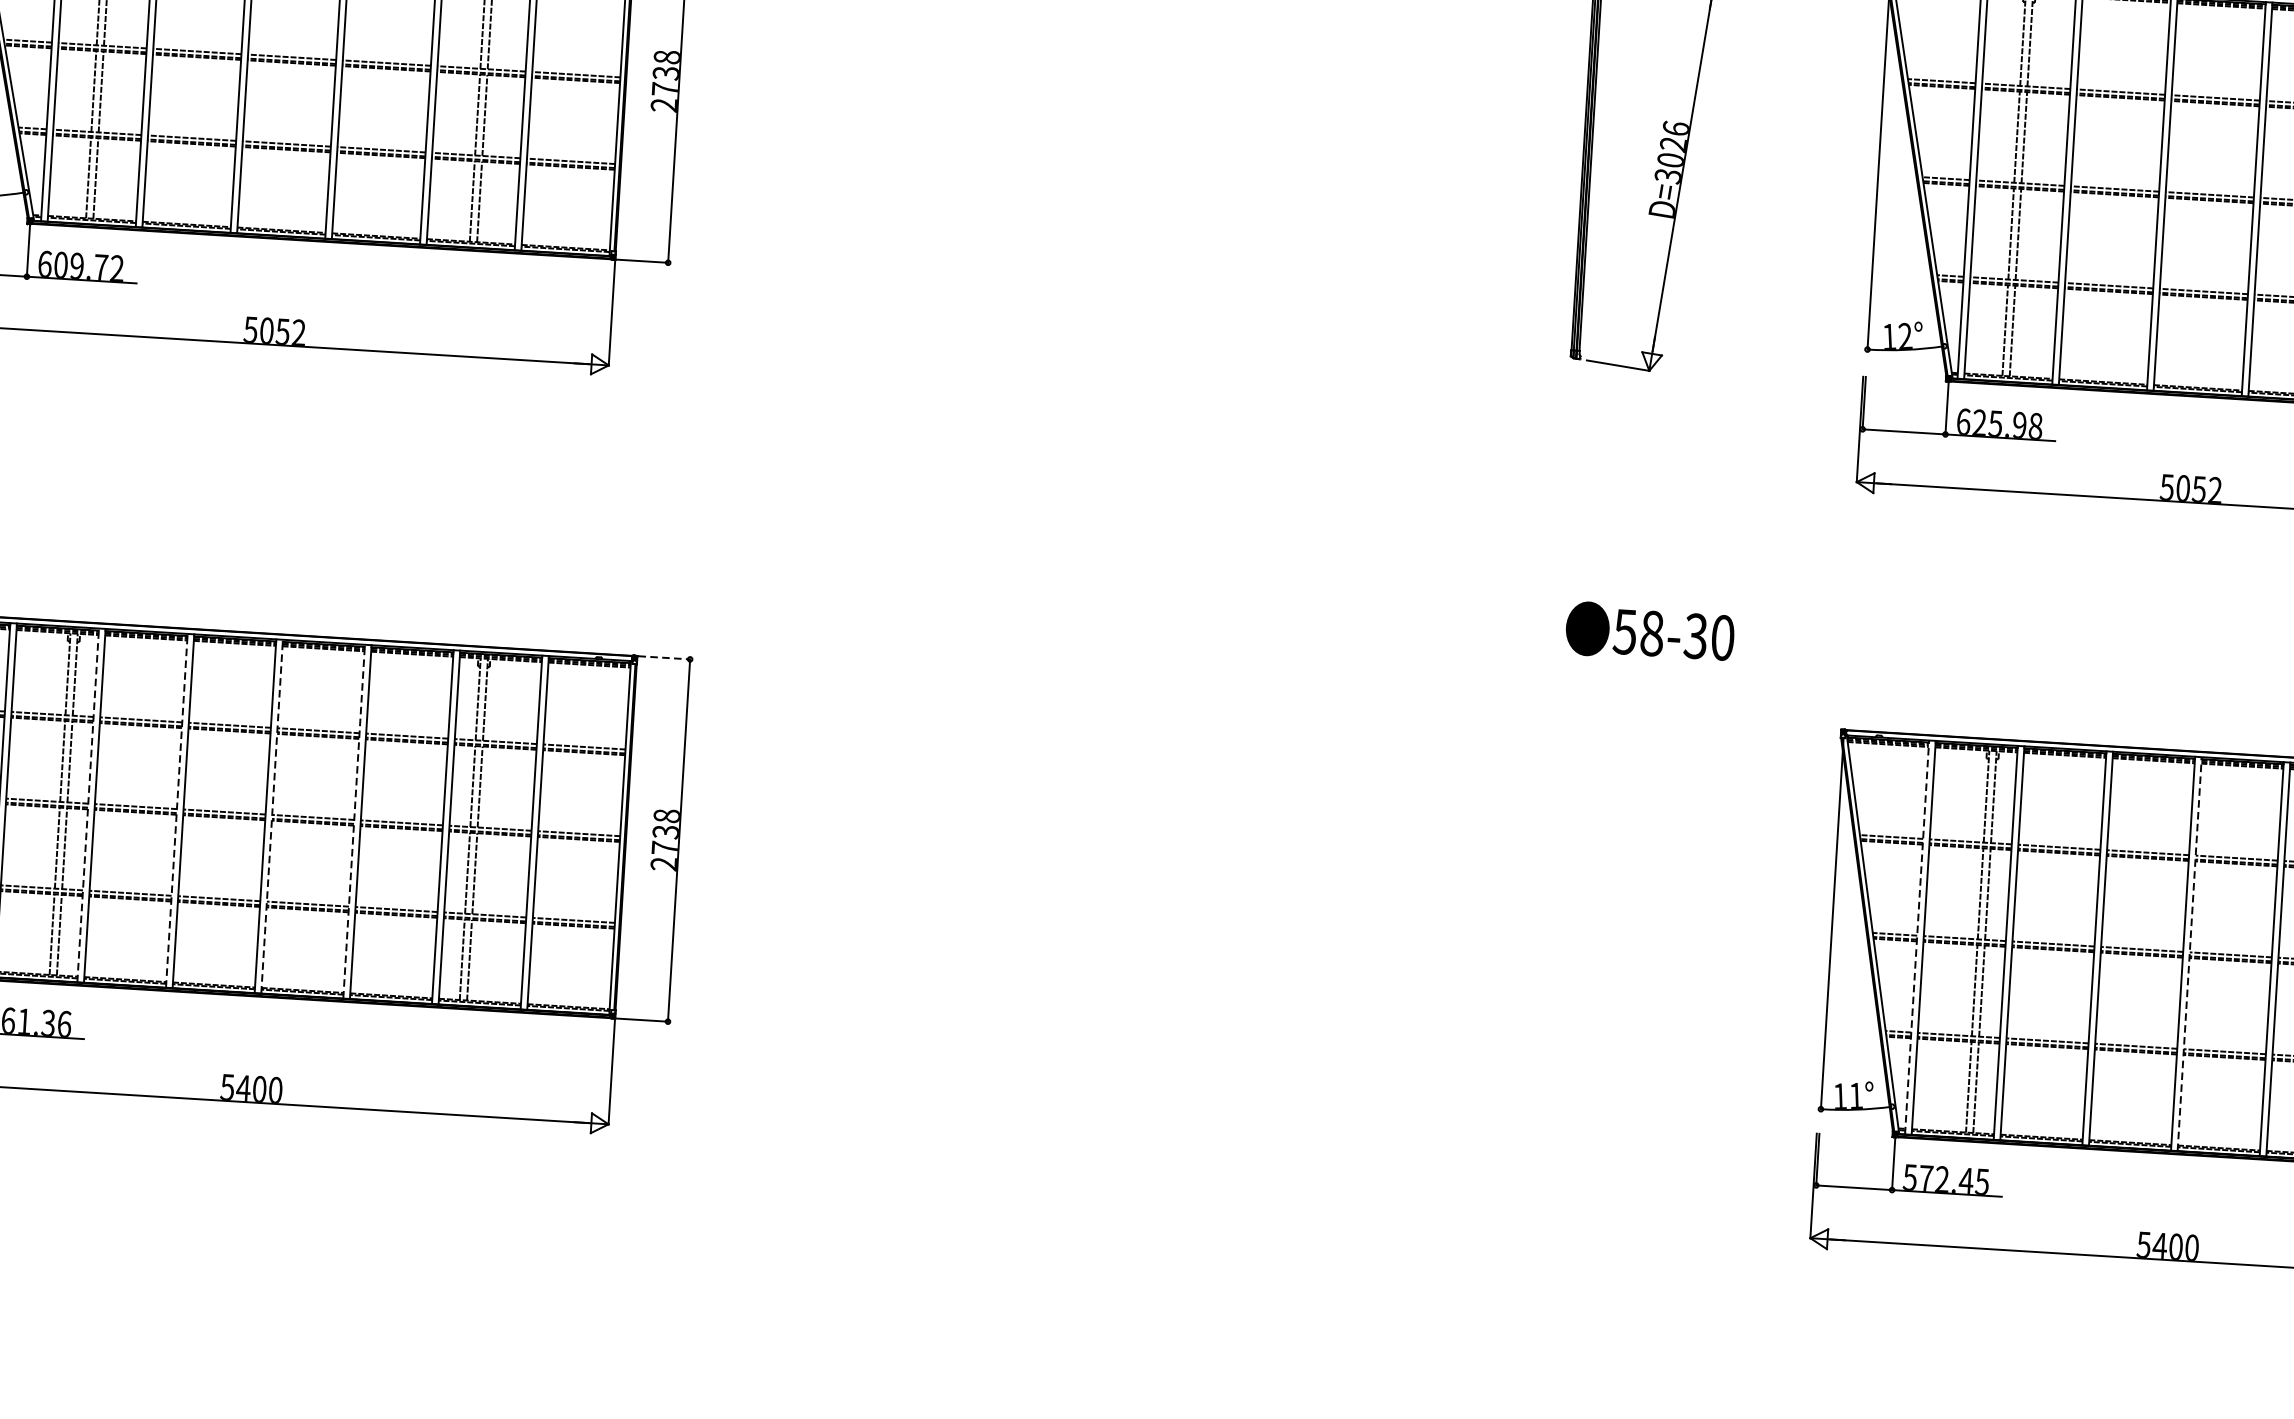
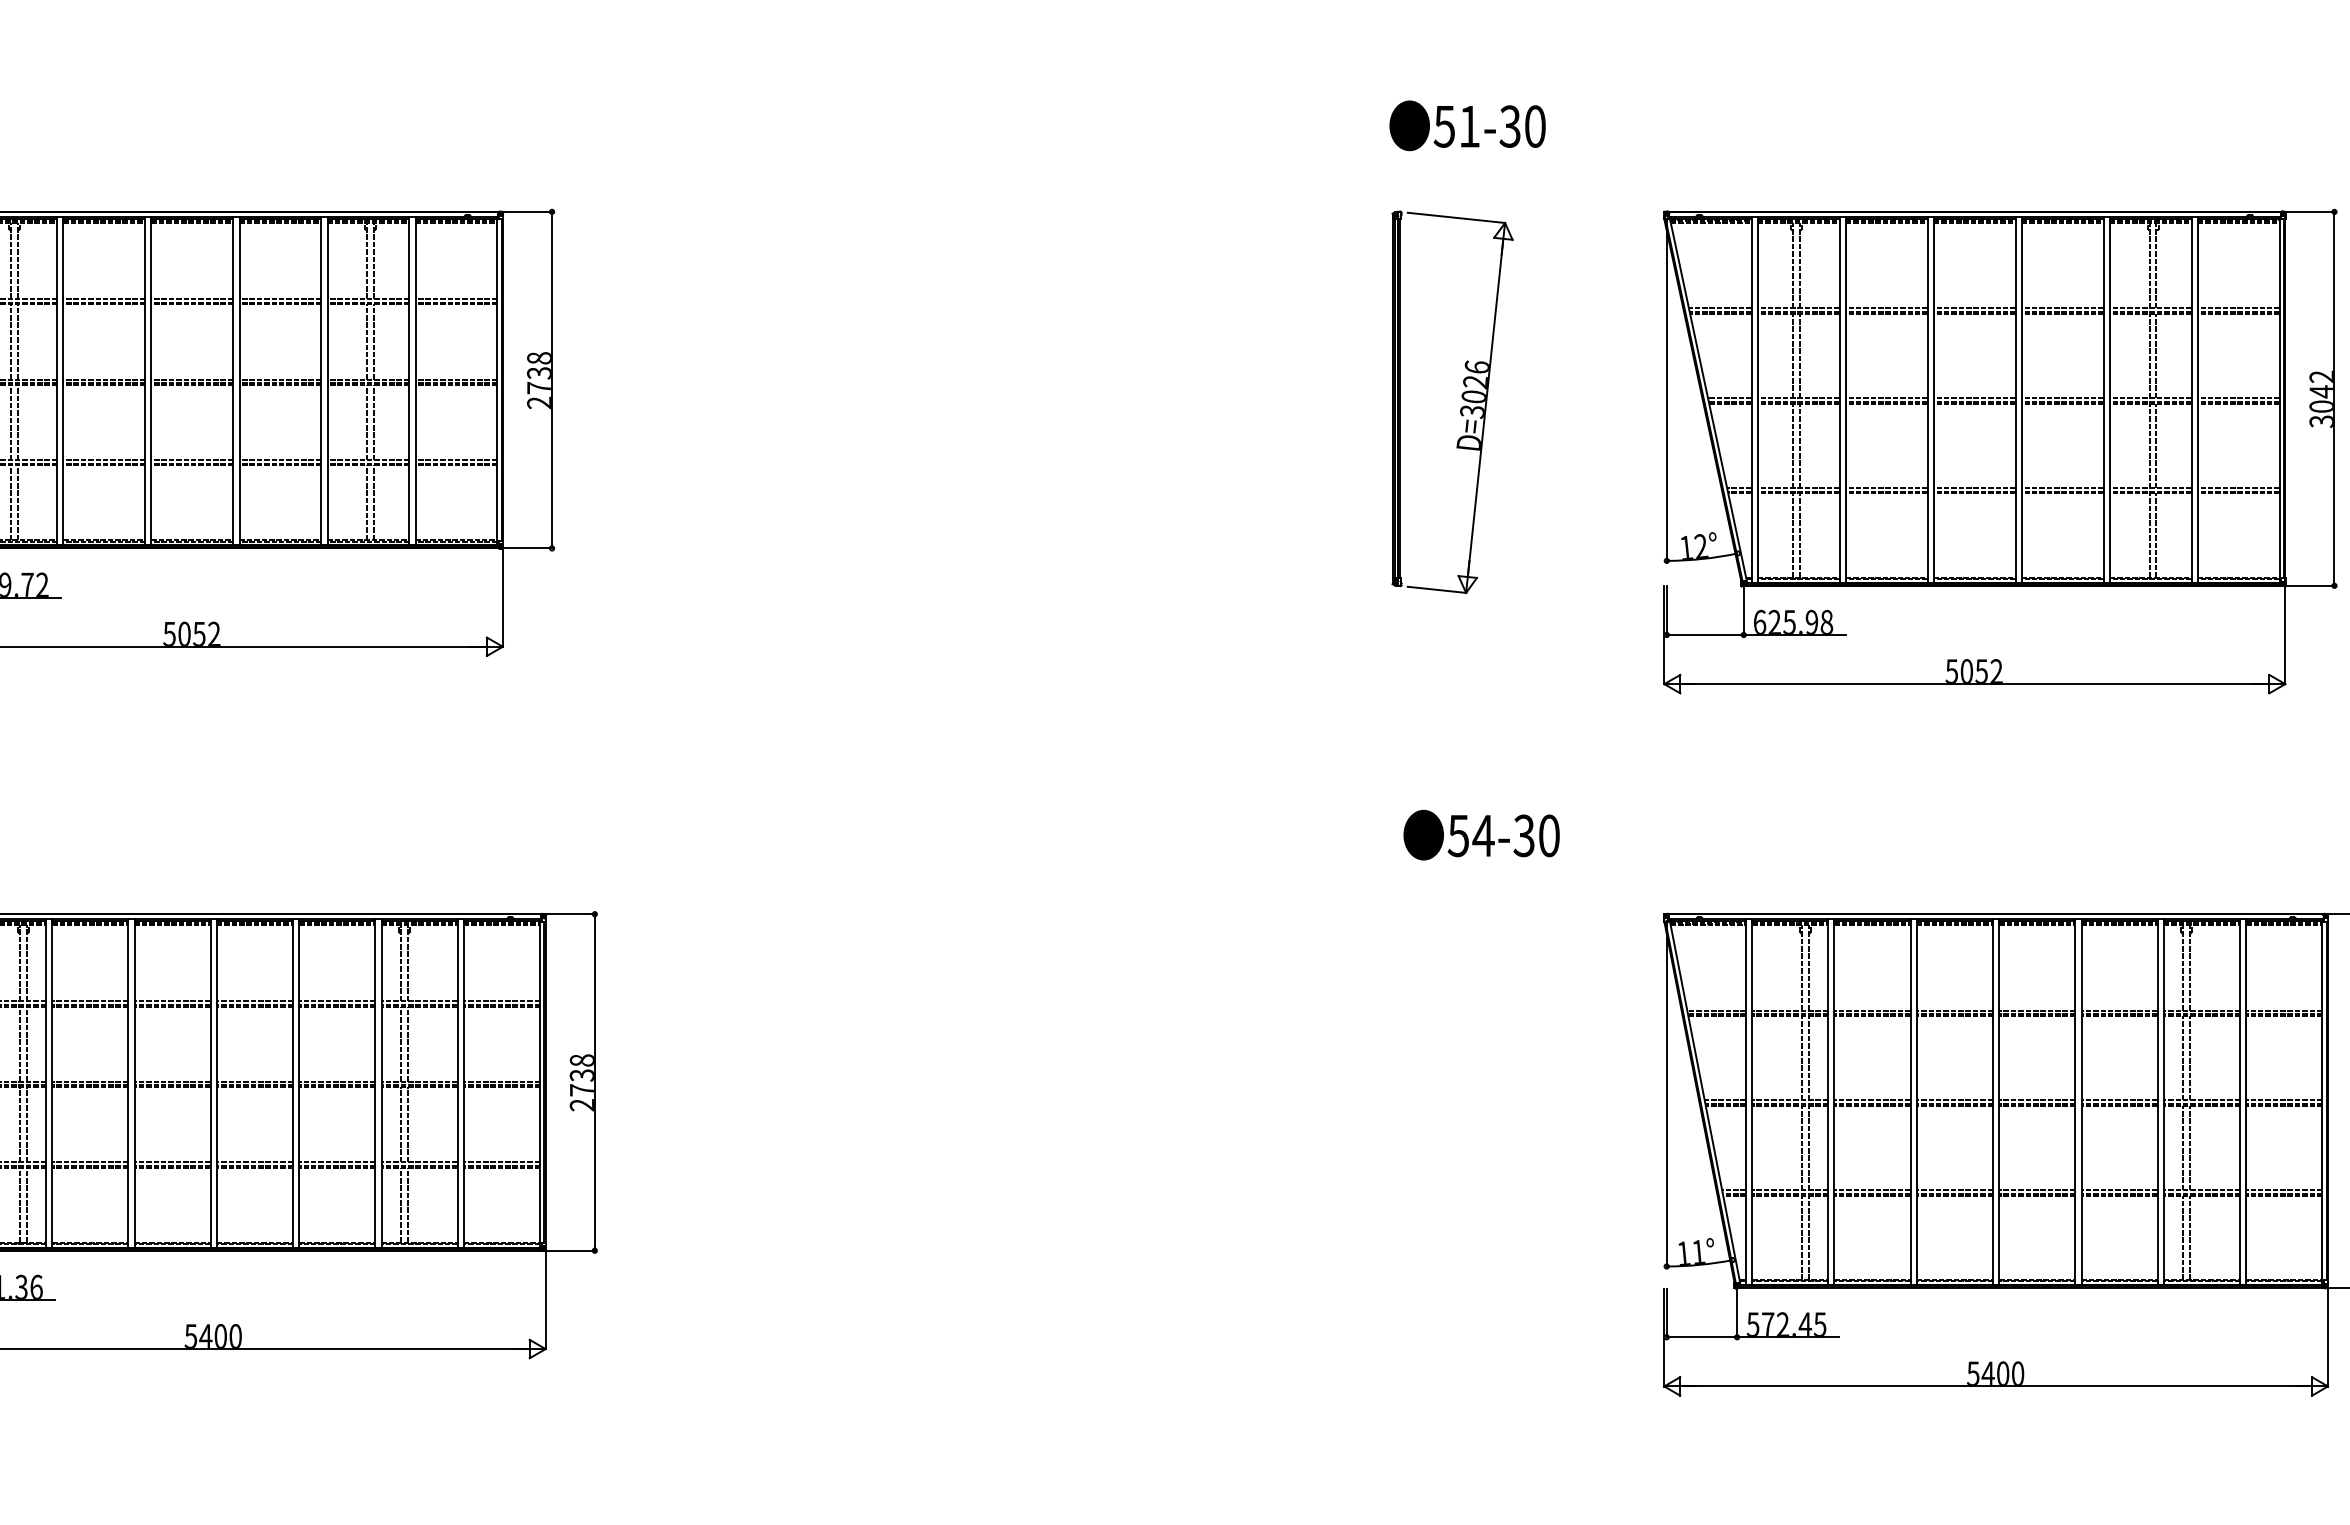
text: (1652, 633) -> (1483, 835), 58-30 -> 54-30
line: (665, 658) -> (571, 914), dashed -> solid
line: (88, 804) -> (46, 1082), dashed -> solid
line: (177, 809) -> (128, 1082), dashed -> solid
line: (271, 815) -> (216, 1082), dashed -> solid
line: (354, 820) -> (293, 1082), dashed -> solid
line: (1916, 937) -> (1745, 1102), dashed -> solid
line: (2190, 954) -> (1999, 1102), dashed -> solid

